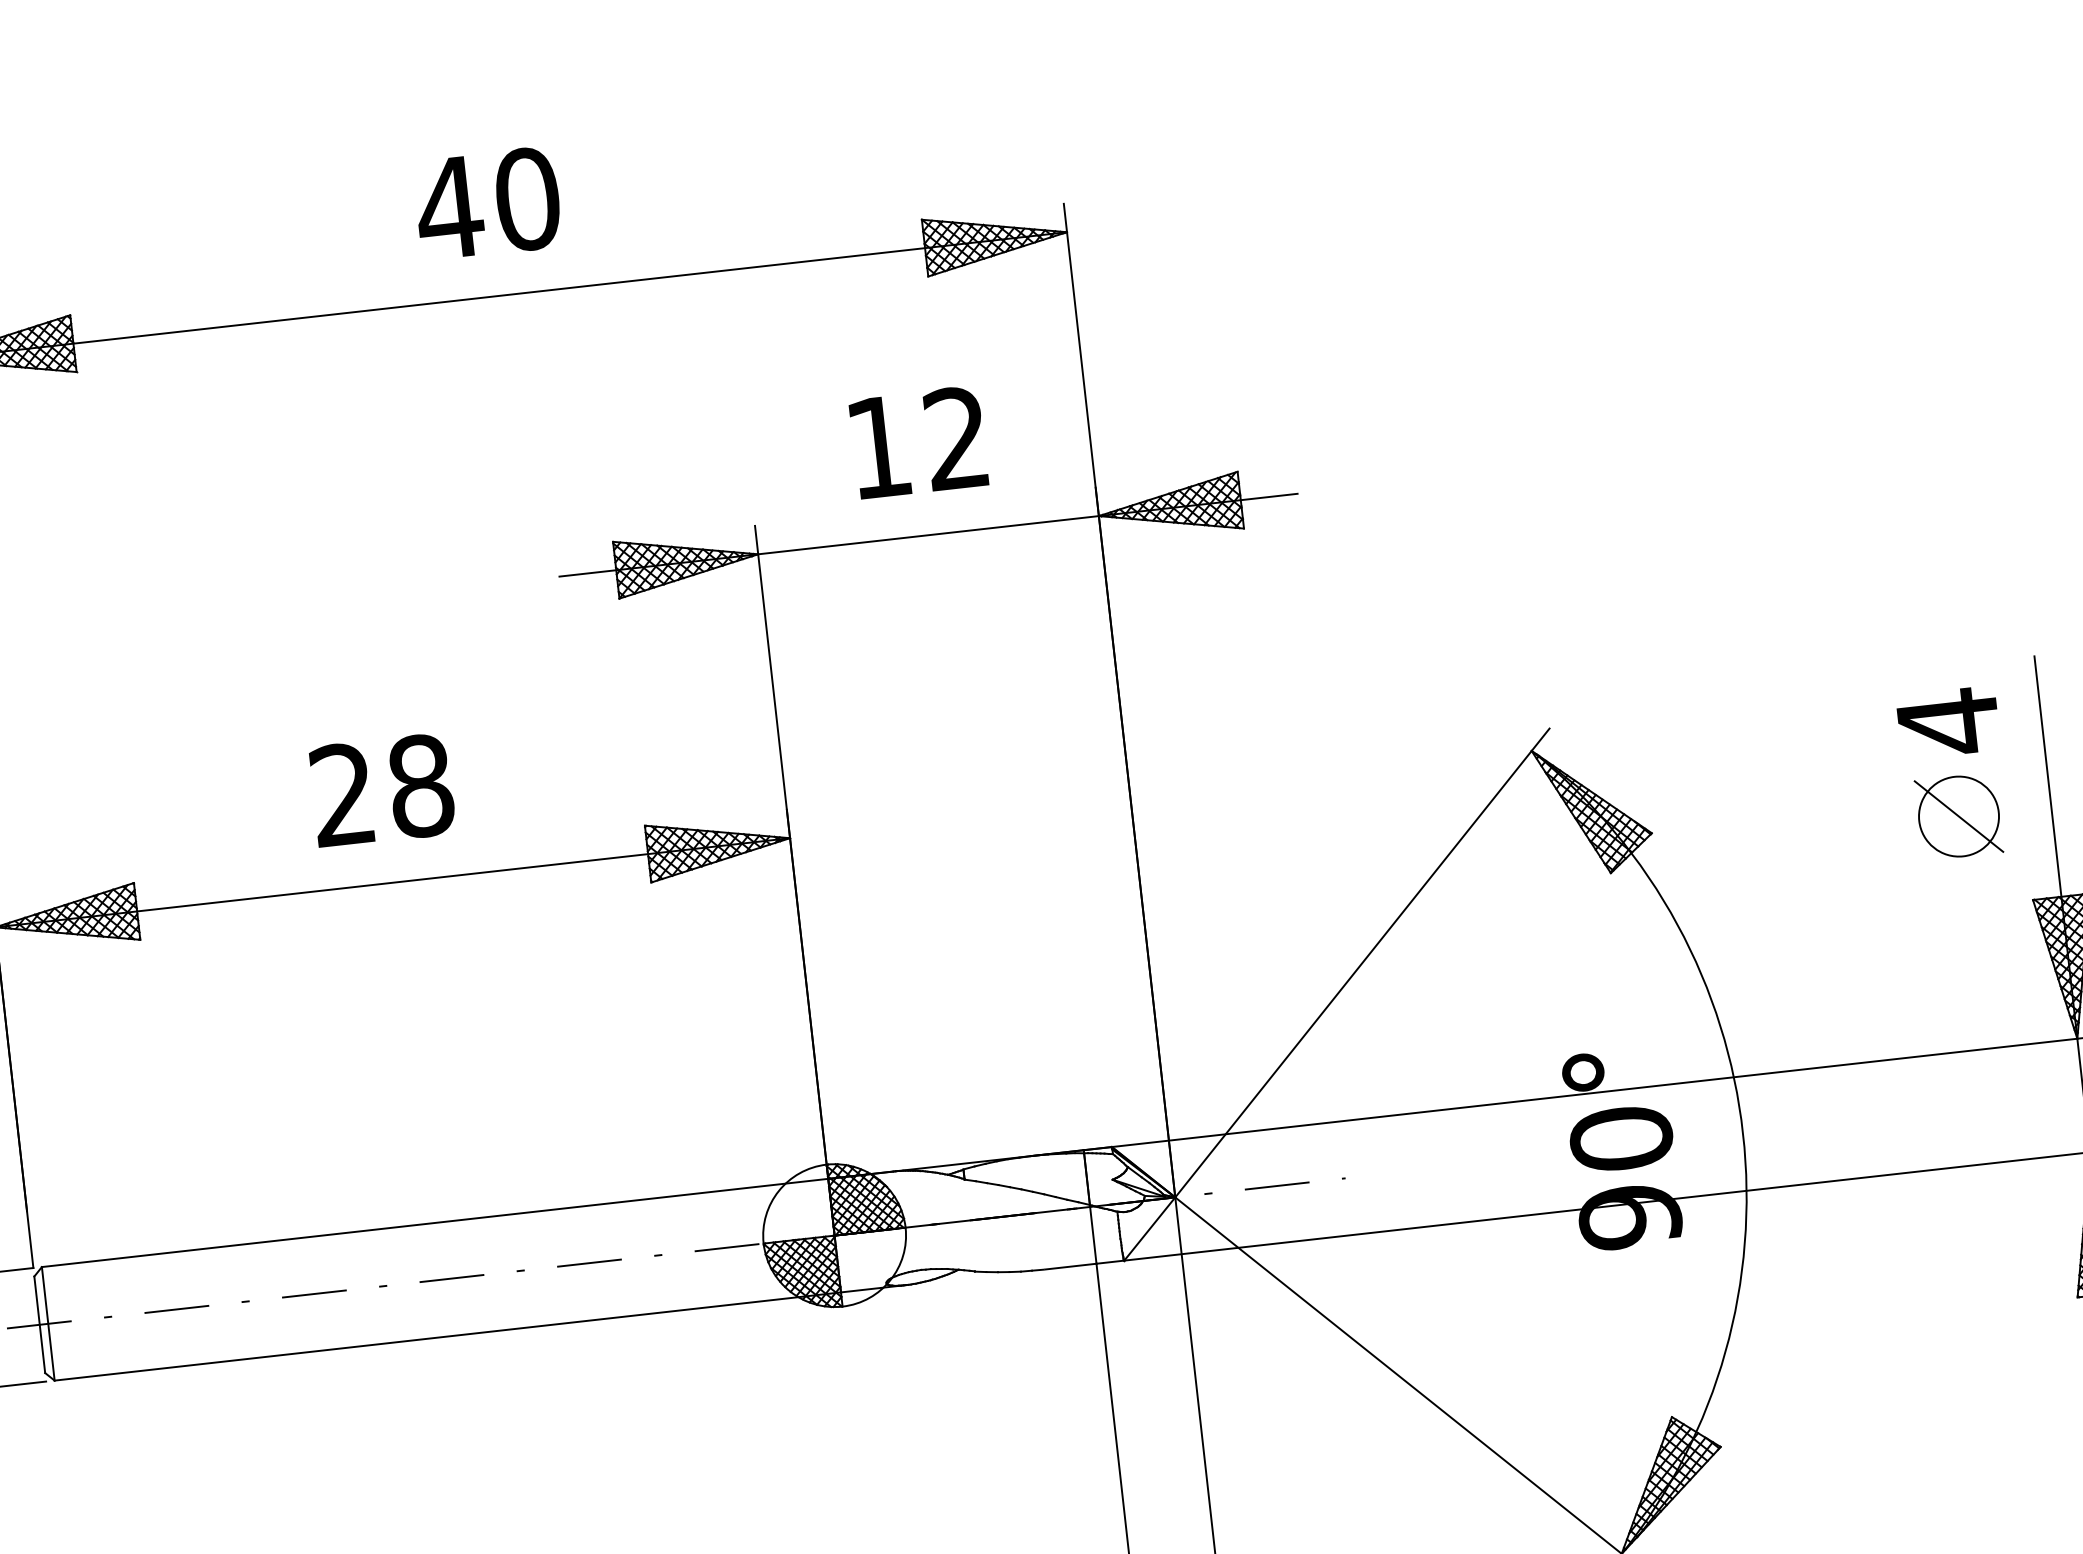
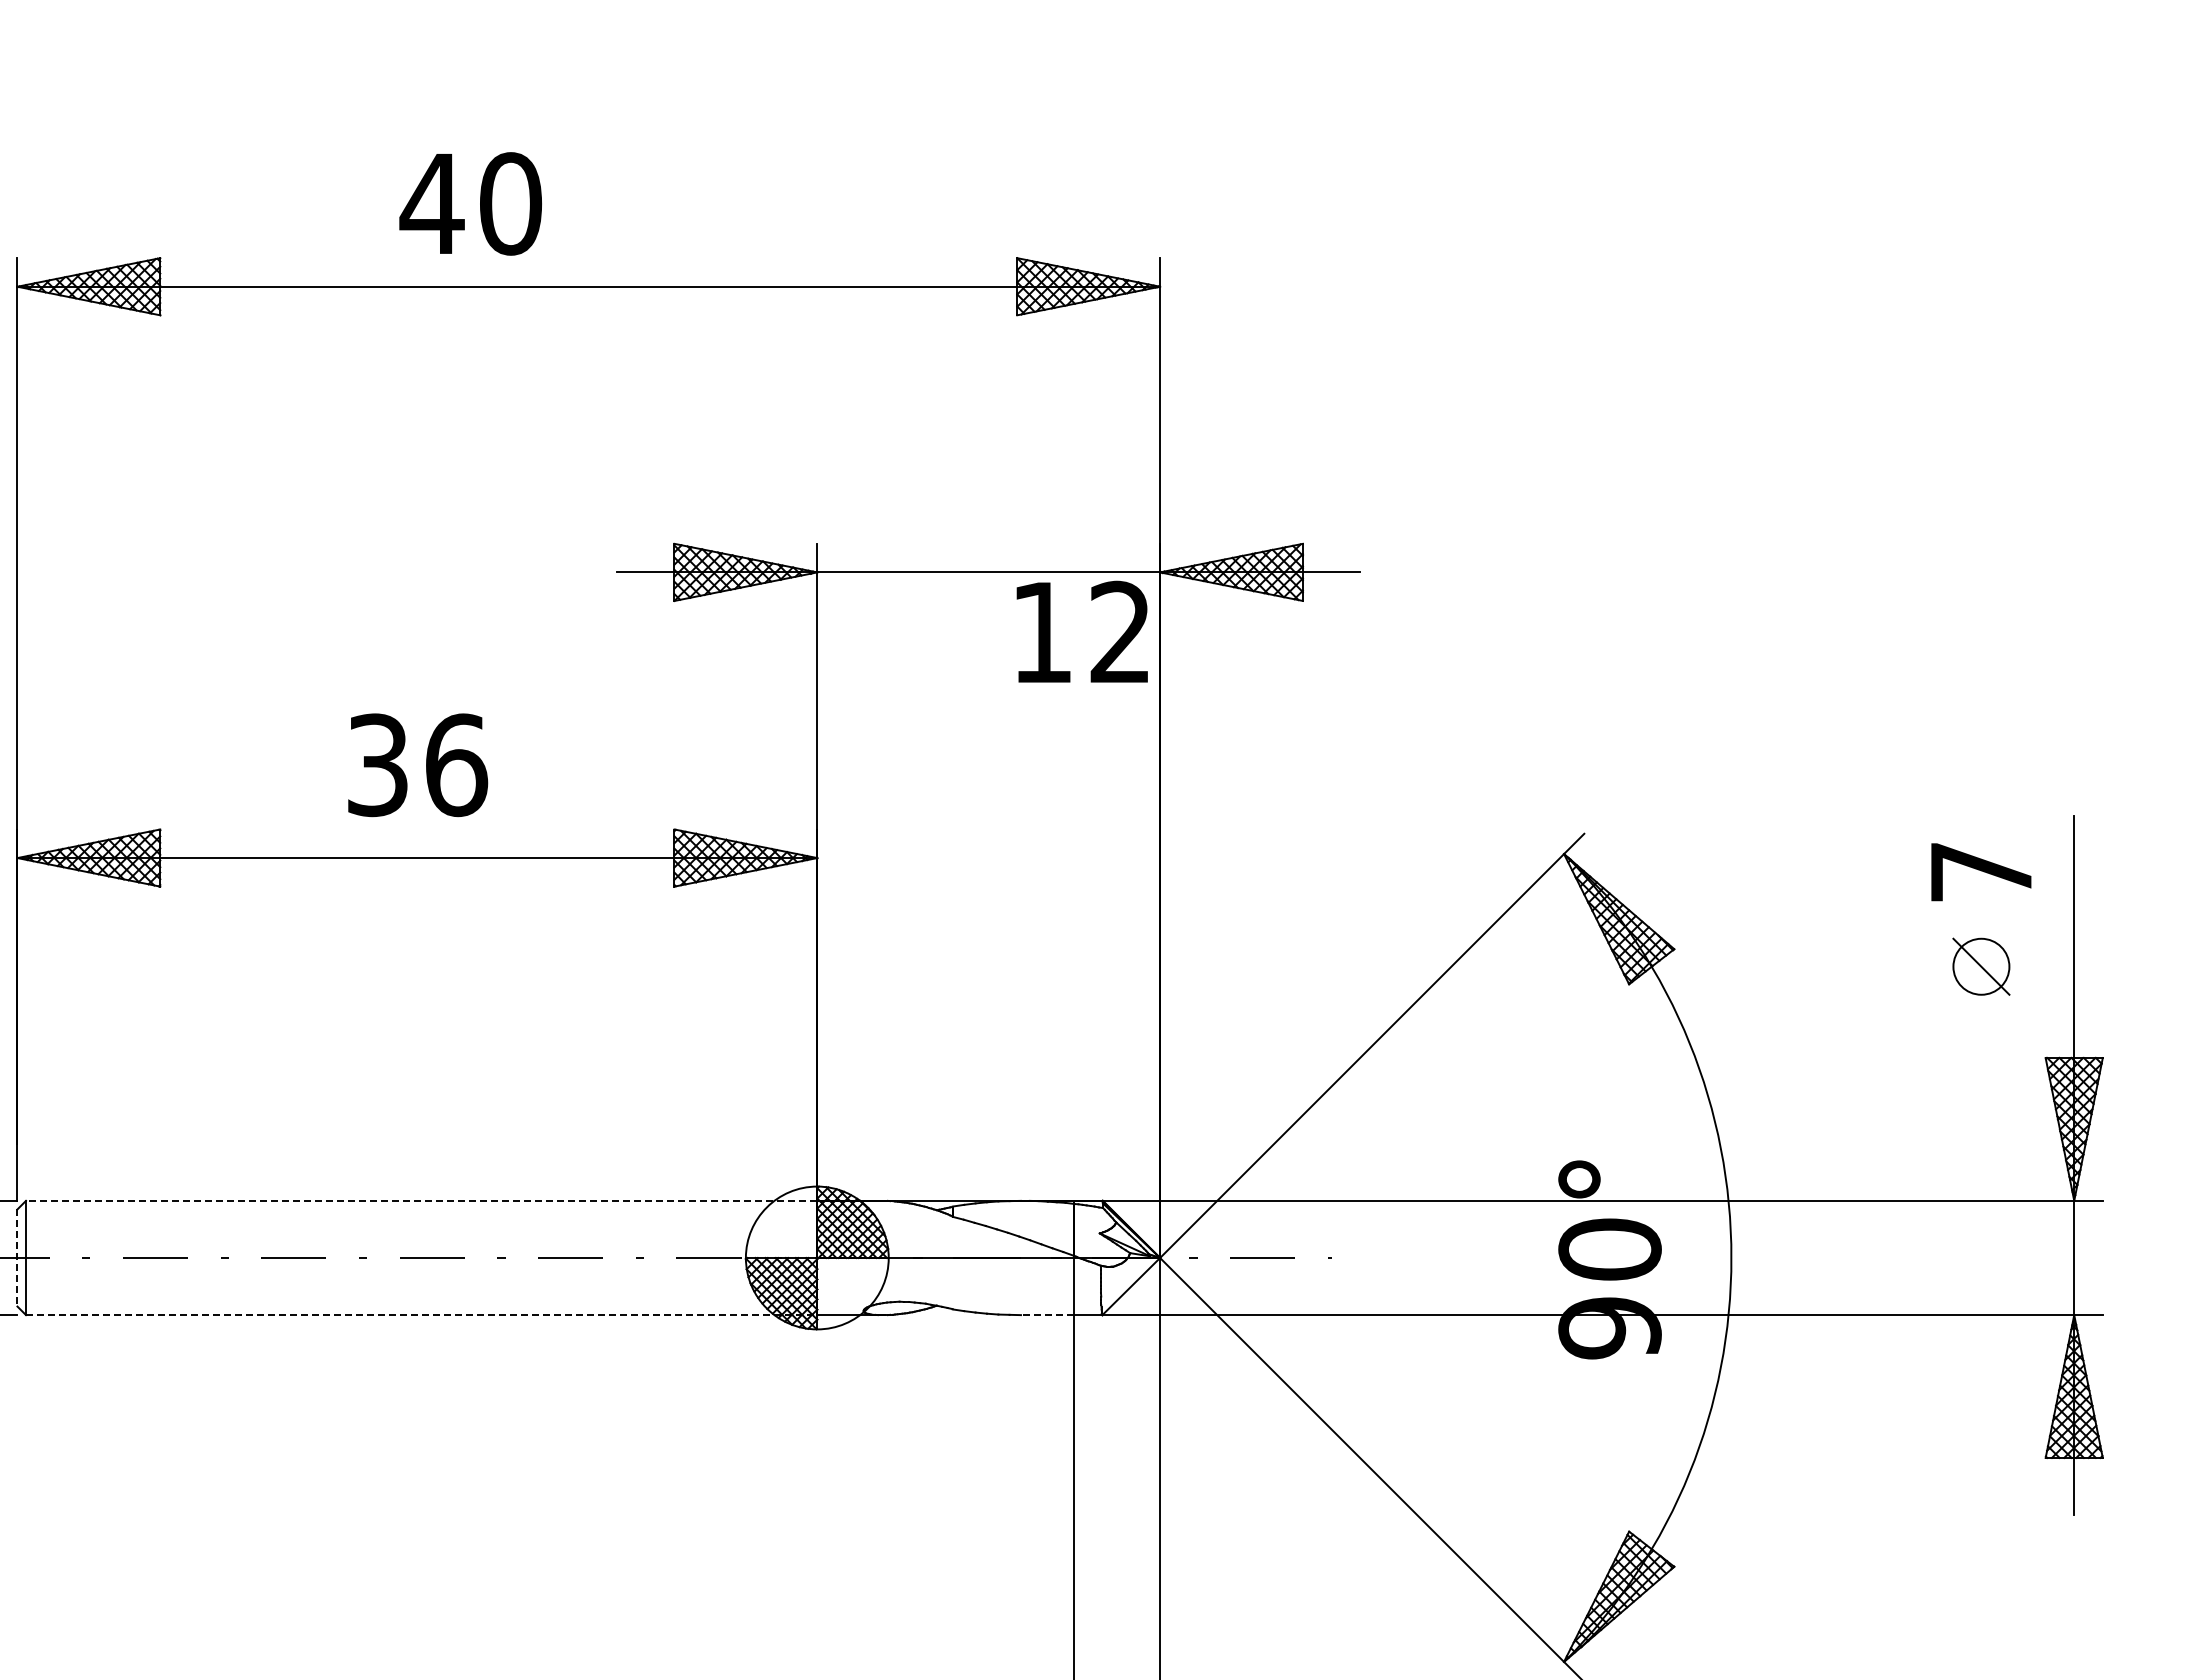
text: (487, 203) -> (470, 203), moved
text: (917, 441) -> (1081, 631), moved
text: (1948, 722) -> (1981, 872), 4 -> 7
text: (383, 790) -> (418, 765), 28 -> 36
part: (1959, 816) -> (1981, 966), size x0.7
line: (434, 1222) -> (421, 1200), solid -> dashed
line: (1070, 1267) -> (1048, 1315), solid -> dashed
line: (39, 1325) -> (17, 1258), solid -> dashed
line: (447, 1336) -> (421, 1315), solid -> dashed

